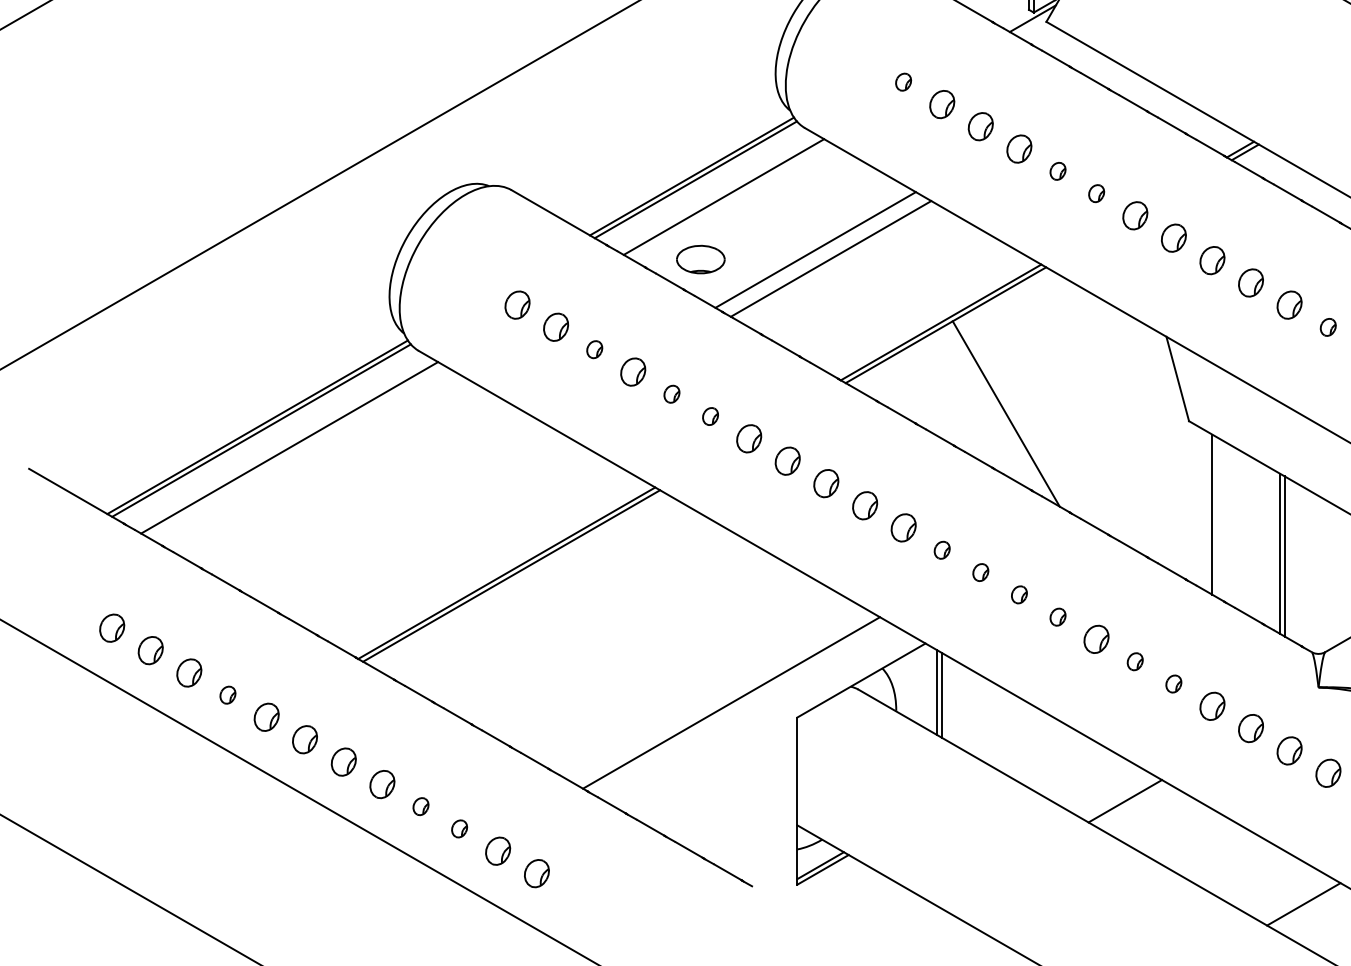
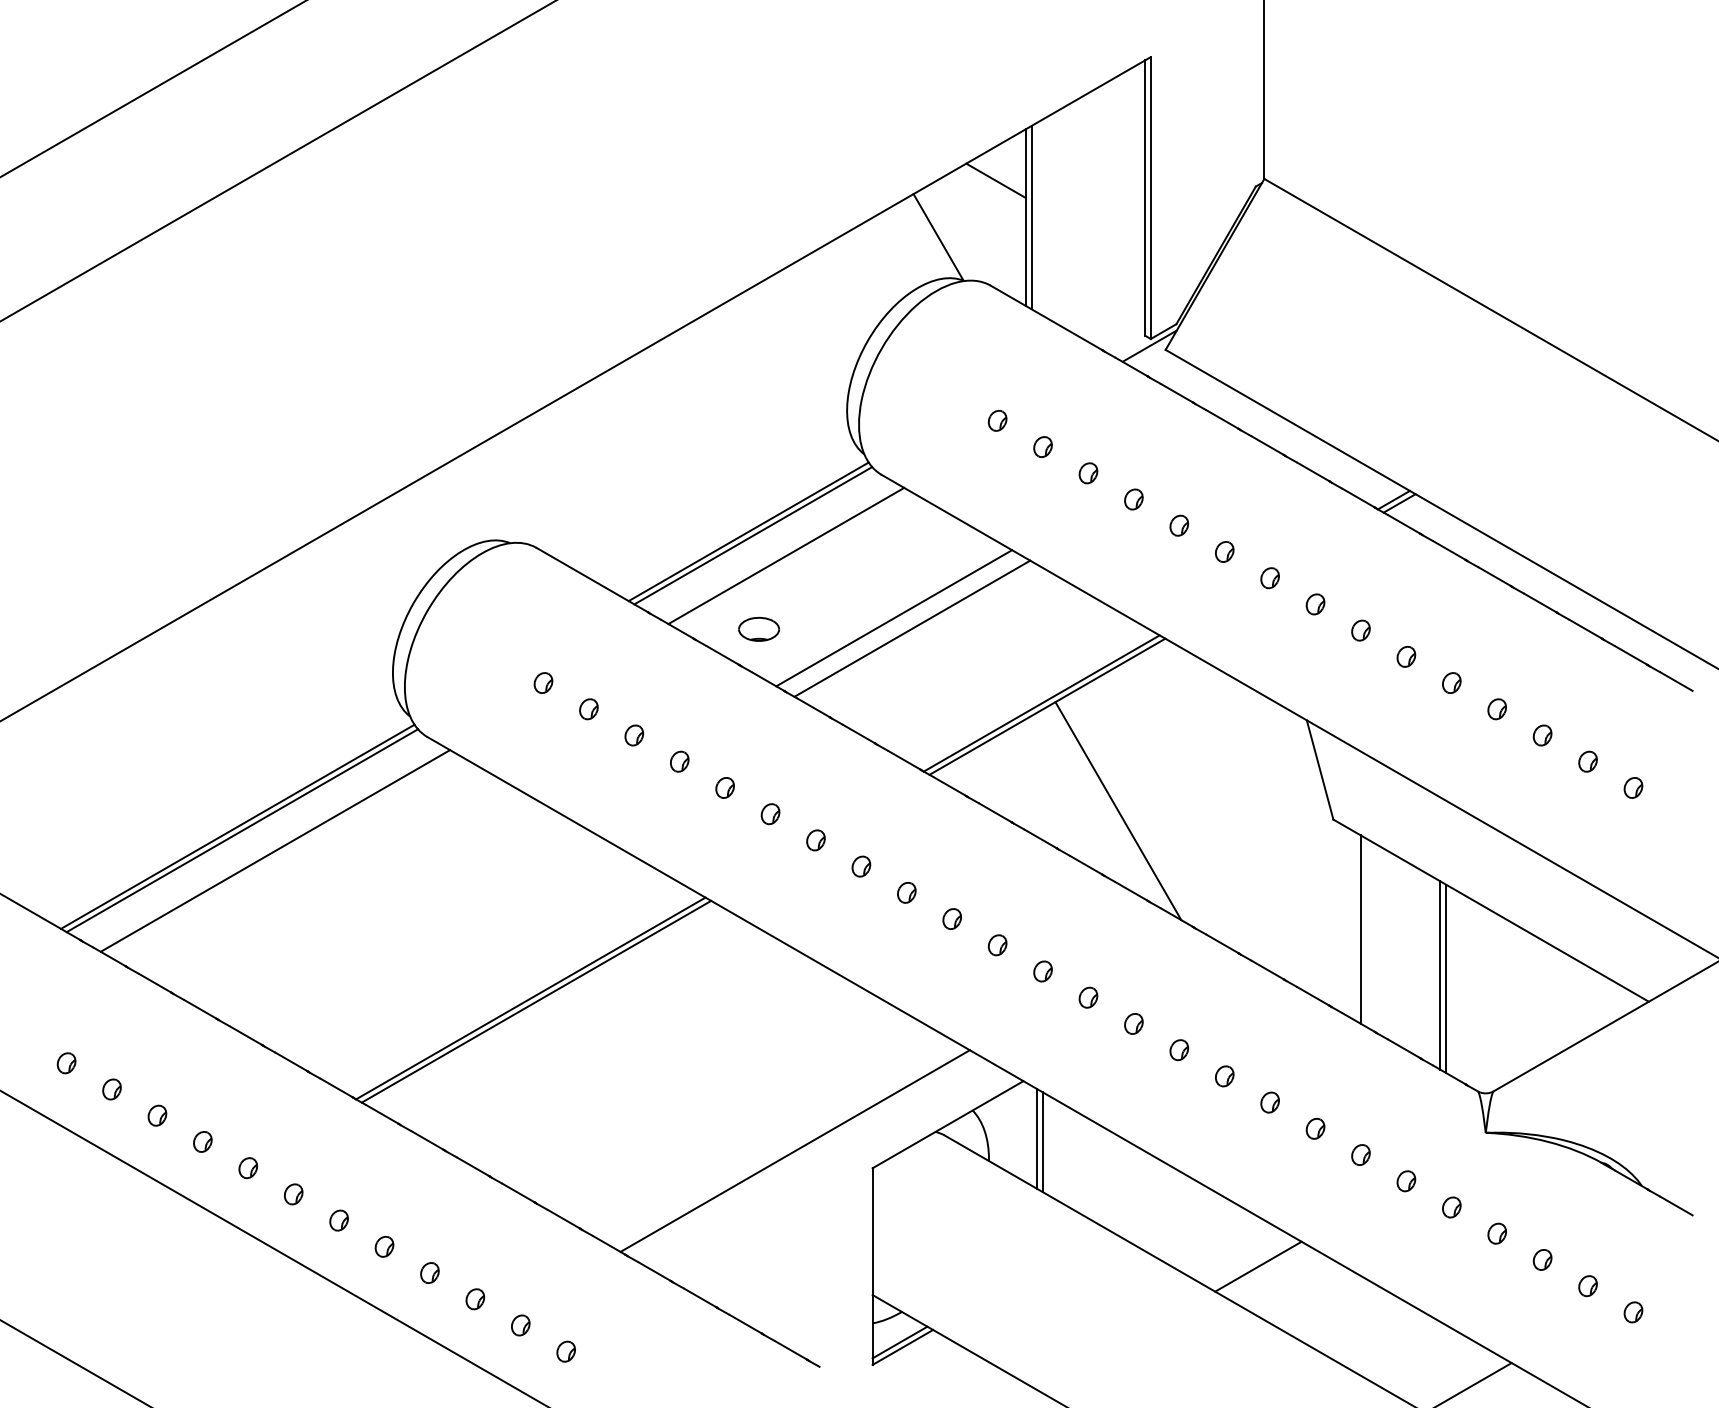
part: (941, 103) -> (1042, 446), size x0.62
part: (980, 126) -> (1088, 473), size x0.62
part: (1019, 149) -> (1133, 499), size x0.62
part: (1134, 216) -> (1269, 578), size x0.62
part: (1173, 238) -> (1315, 604), size x0.62
part: (700, 258) -> (758, 628), size x0.71
part: (1212, 260) -> (1360, 630), size x0.62
part: (1251, 282) -> (1406, 656), size x0.62
part: (517, 304) -> (543, 682), size x0.62
part: (1289, 304) -> (1451, 682), size x0.62
part: (555, 327) -> (588, 709), size x0.62
part: (633, 371) -> (679, 761), size x0.62
part: (748, 438) -> (815, 840), size x0.62
part: (787, 461) -> (861, 866), size x0.62
part: (826, 483) -> (906, 892), size x0.62
part: (864, 505) -> (951, 918), size x0.62
part: (903, 528) -> (997, 945), size x0.62
part: (112, 628) -> (66, 1063), size x0.62
part: (1096, 639) -> (1224, 1076), size x0.62
part: (150, 650) -> (111, 1089), size x0.62
part: (189, 672) -> (157, 1115), size x0.62
part: (1212, 705) -> (1360, 1154), size x0.62
part: (265, 717) -> (247, 1168), size x0.62
part: (1251, 728) -> (1406, 1181), size x0.62
part: (305, 739) -> (293, 1194), size x0.62
part: (1289, 750) -> (1451, 1207), size x0.62
part: (343, 761) -> (338, 1220), size x0.62
part: (1327, 773) -> (1496, 1233), size x0.62
part: (382, 784) -> (384, 1246), size x0.62
part: (497, 851) -> (520, 1325), size x0.62
part: (536, 873) -> (565, 1351), size x0.62

